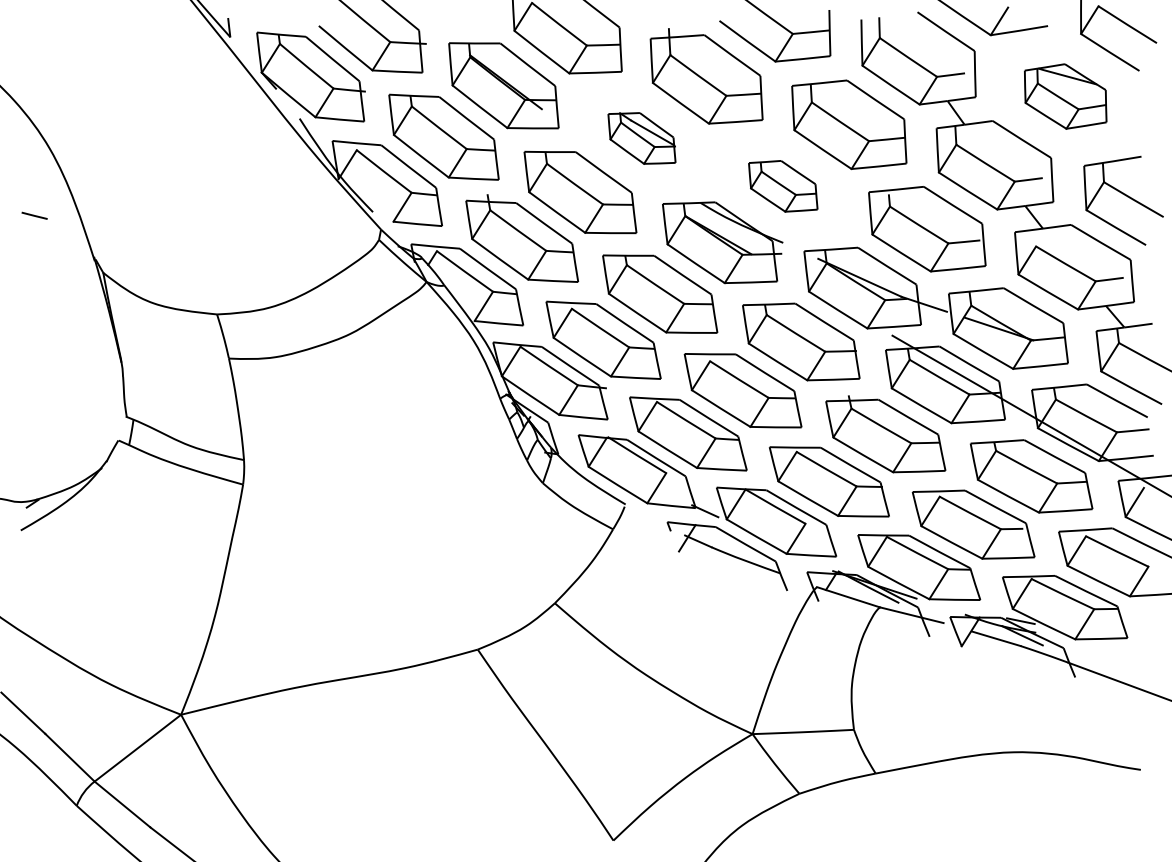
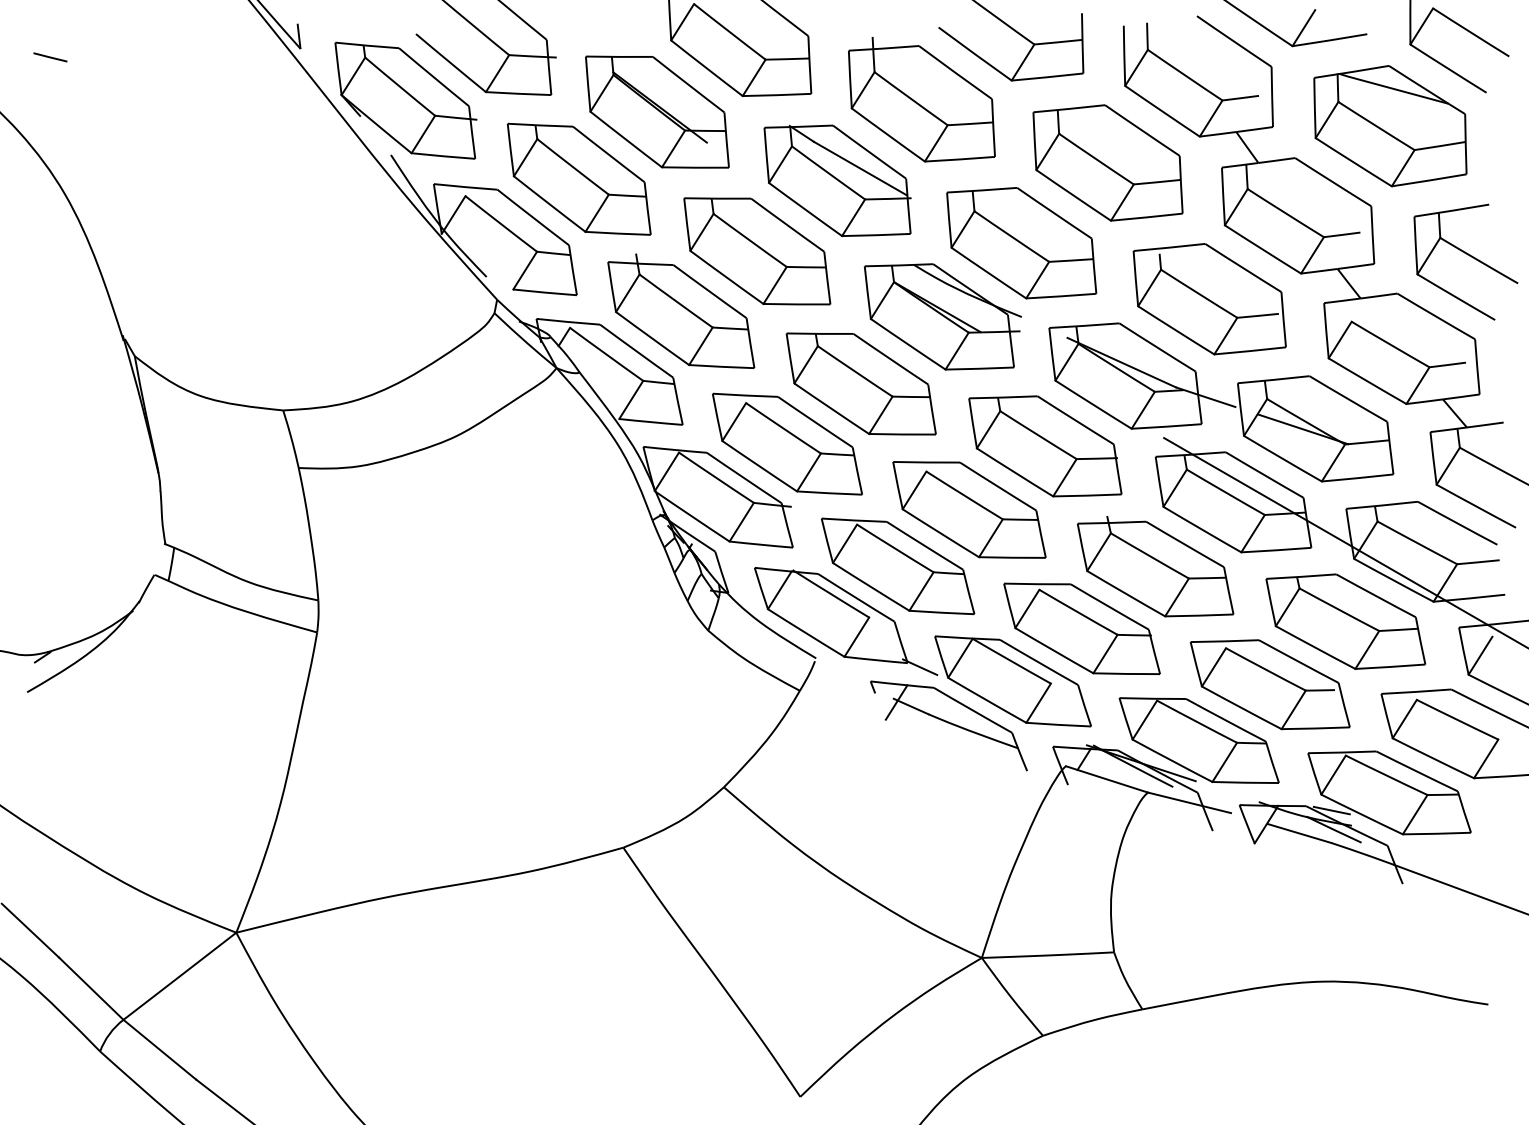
part: (1065, 96) -> (1390, 126), size x1.43
part: (641, 138) -> (836, 180), size x1.67
part: (783, 186) -> (1022, 243), size x1.67
line: (34, 215) -> (50, 56), moved

